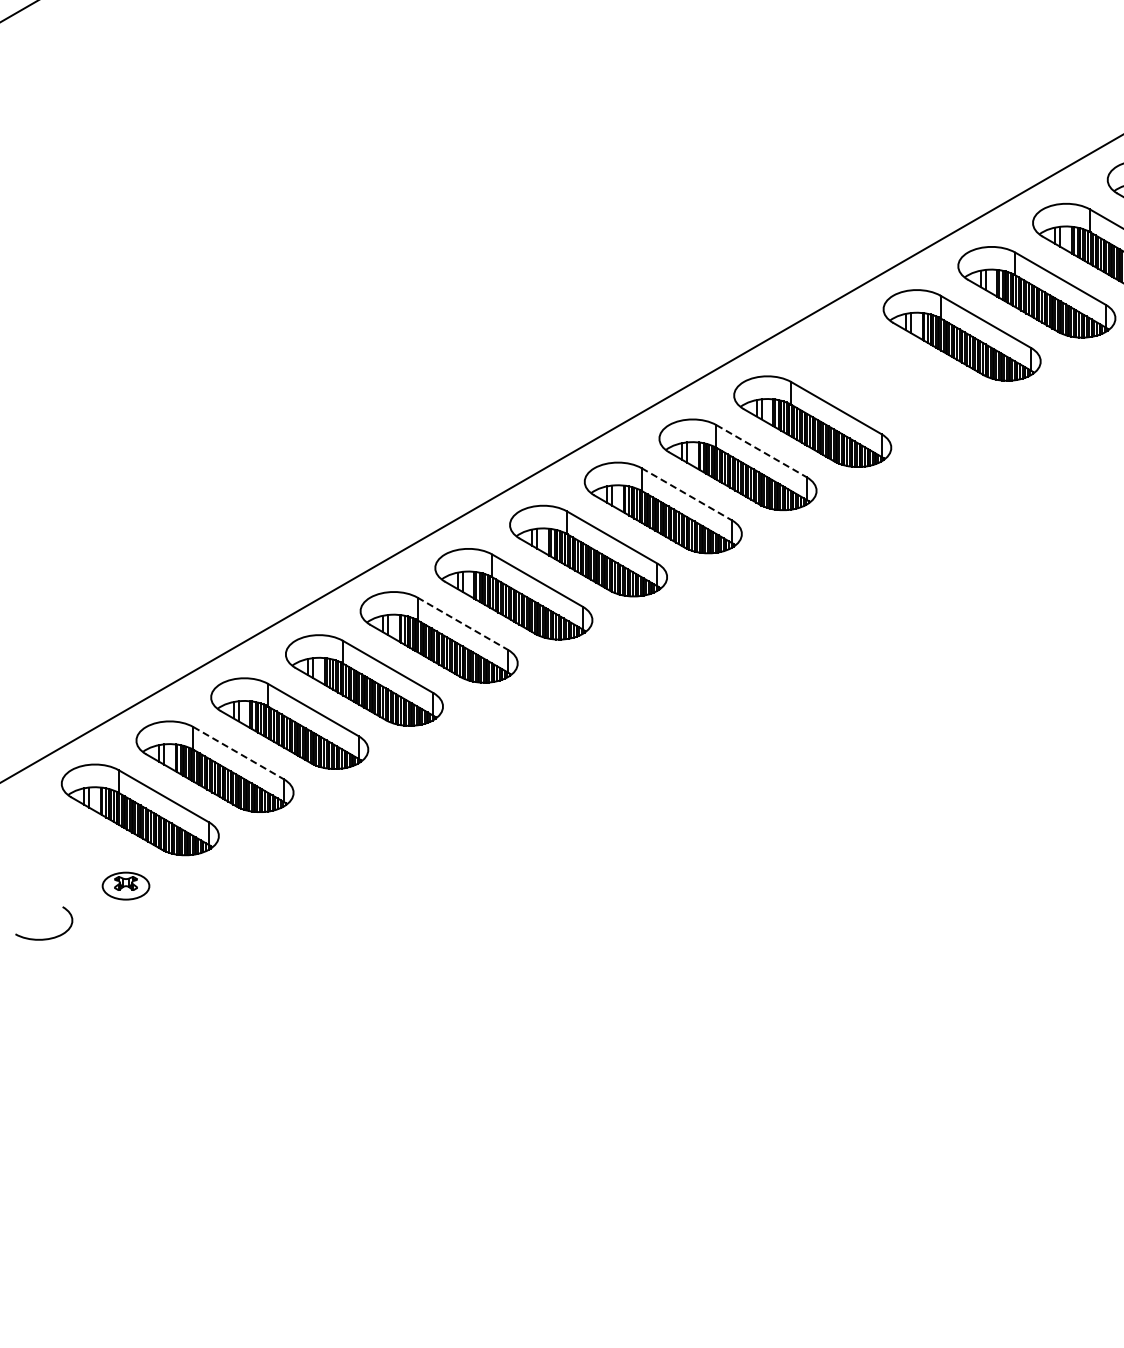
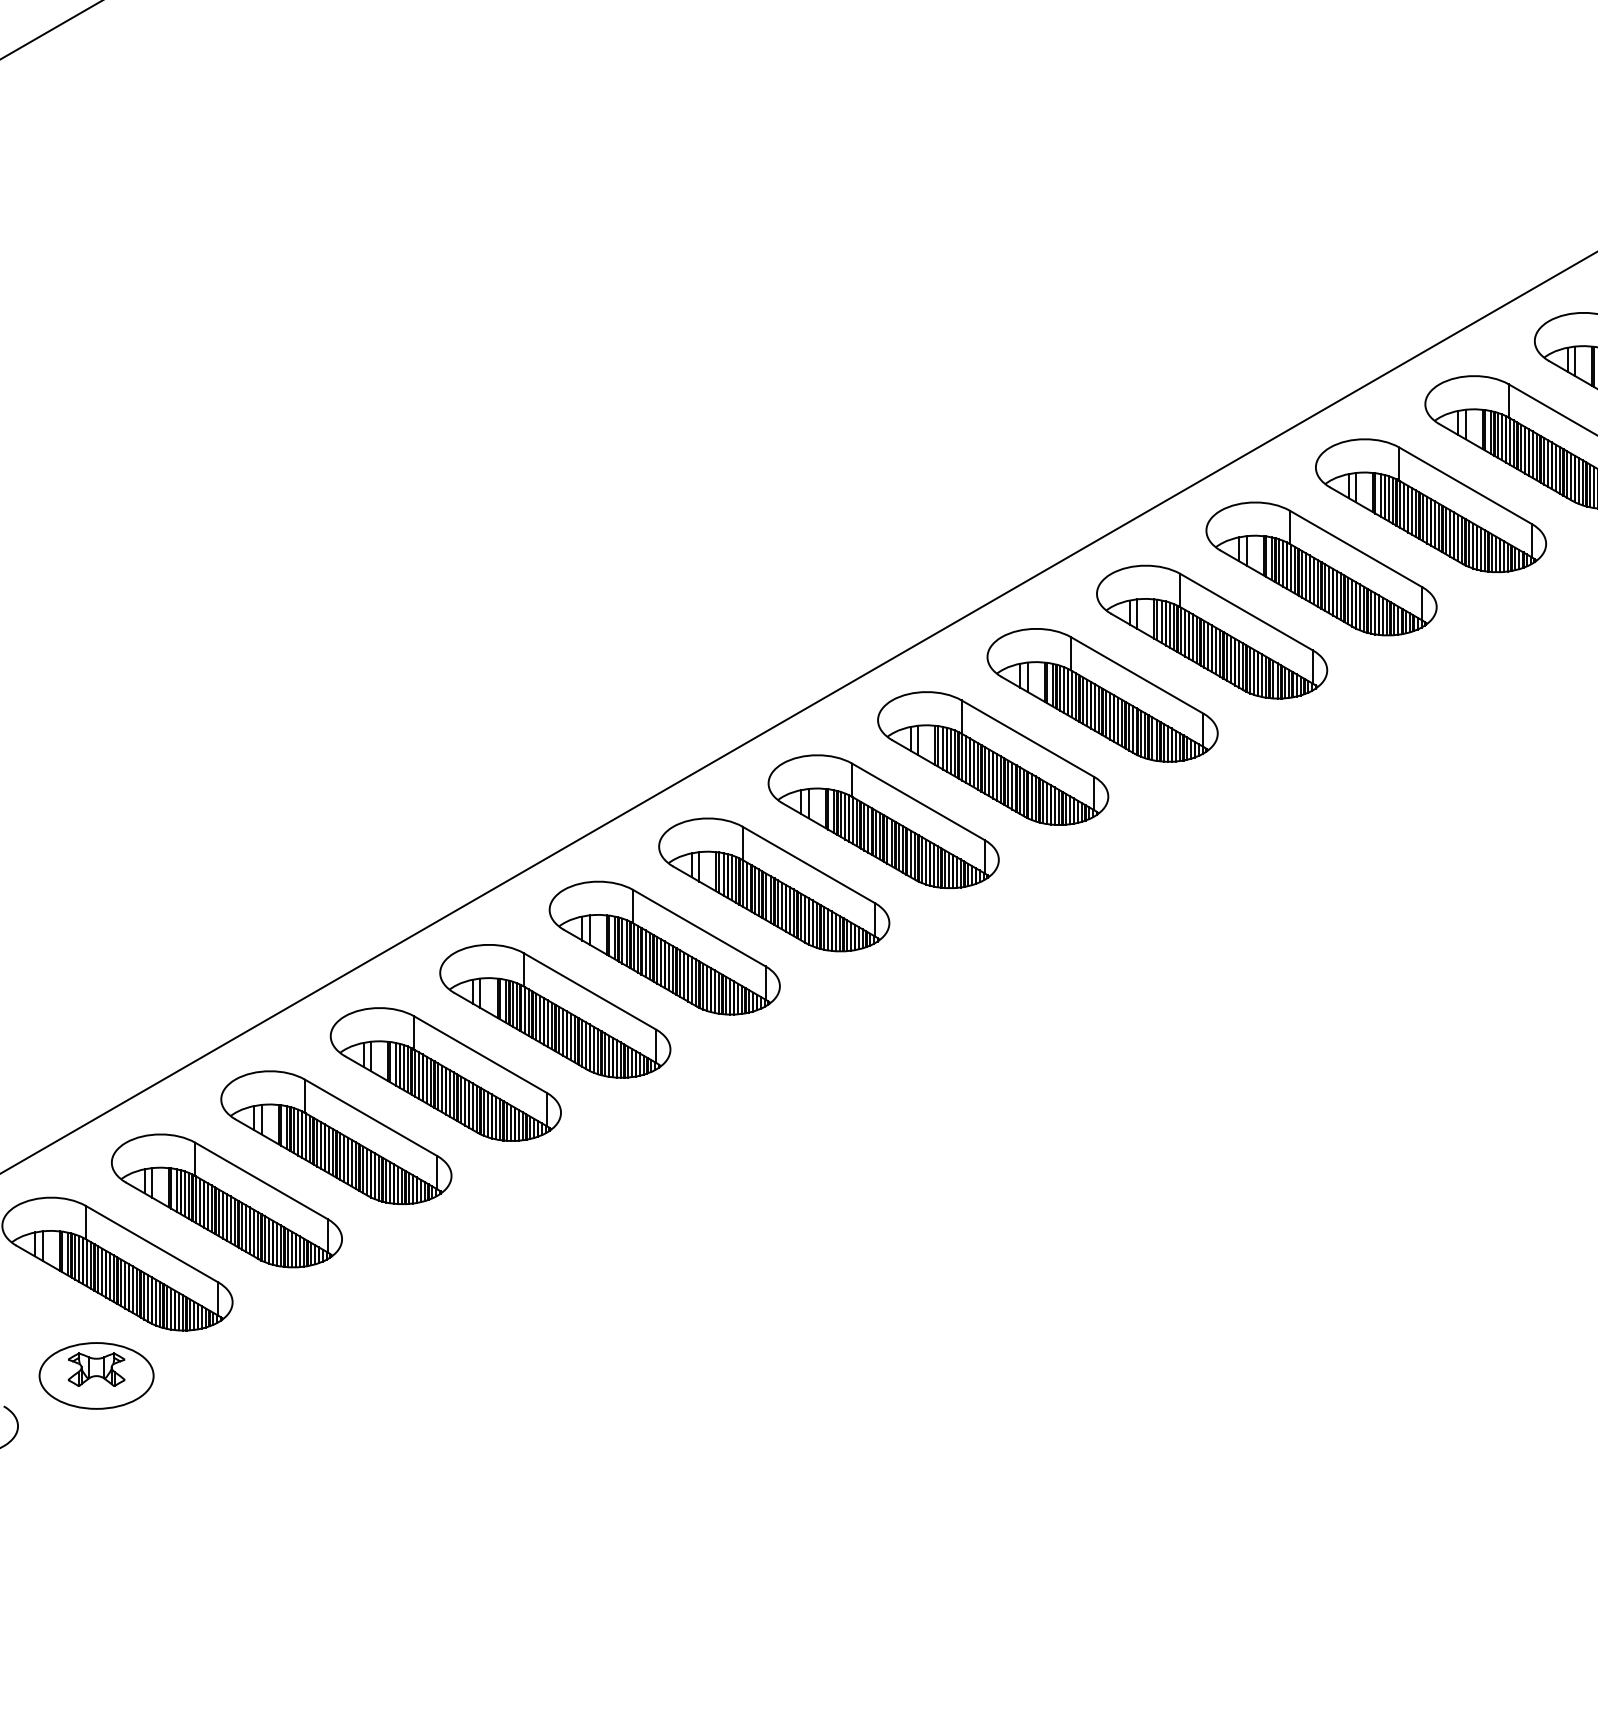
part: (887, 378) -> (1212, 632), added
line: (762, 451) -> (1029, 739), dashed -> solid
line: (687, 494) -> (919, 802), dashed -> solid
line: (463, 624) -> (590, 992), dashed -> solid
line: (239, 753) -> (262, 1181), dashed -> solid
part: (125, 885) -> (95, 1374), size x1.67

